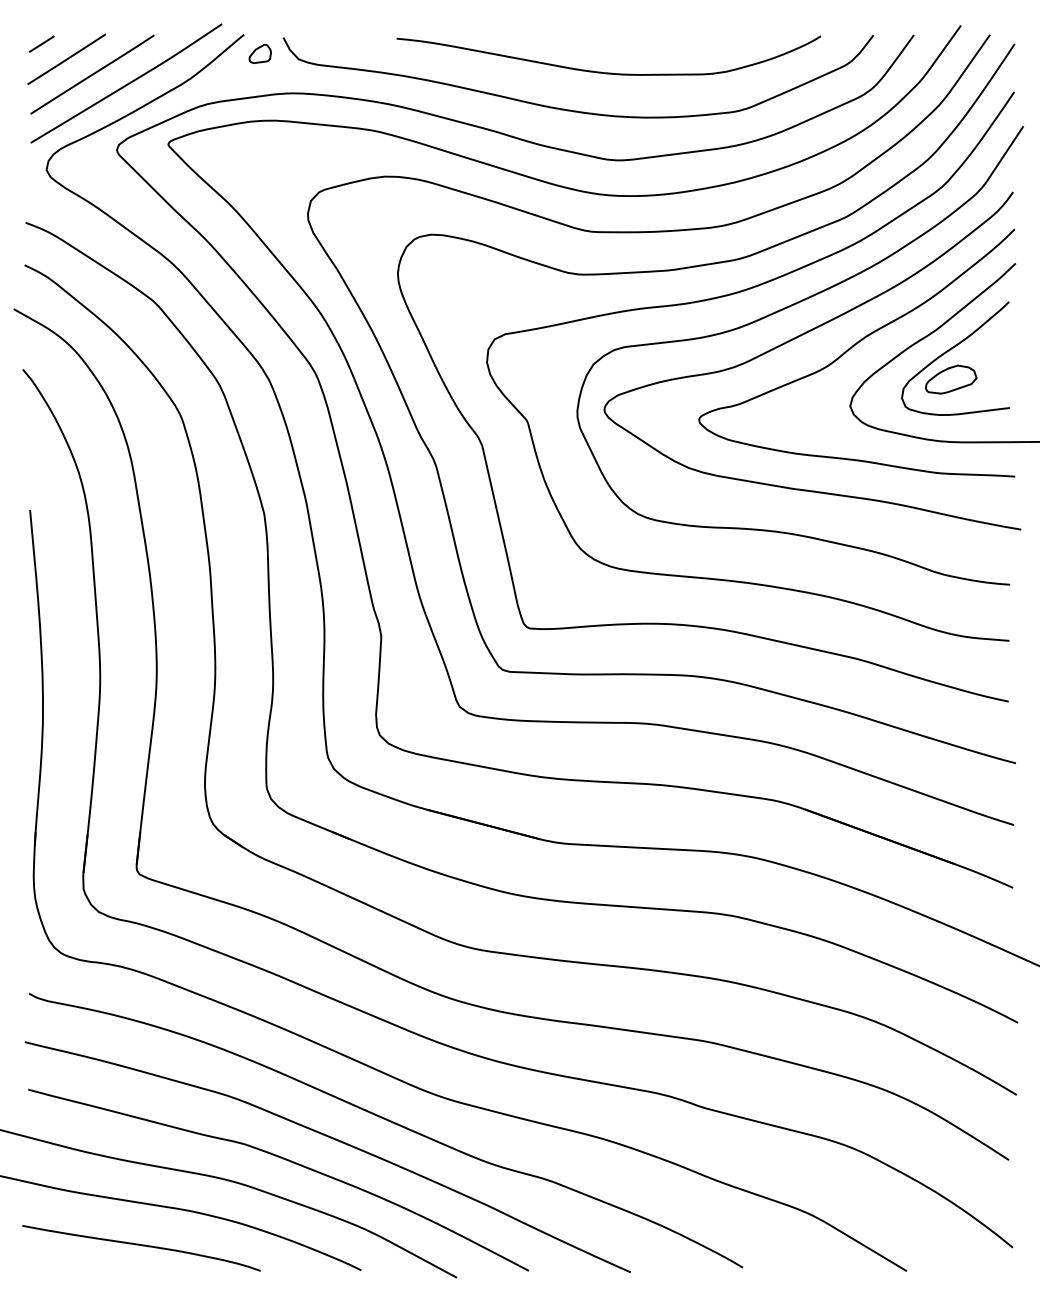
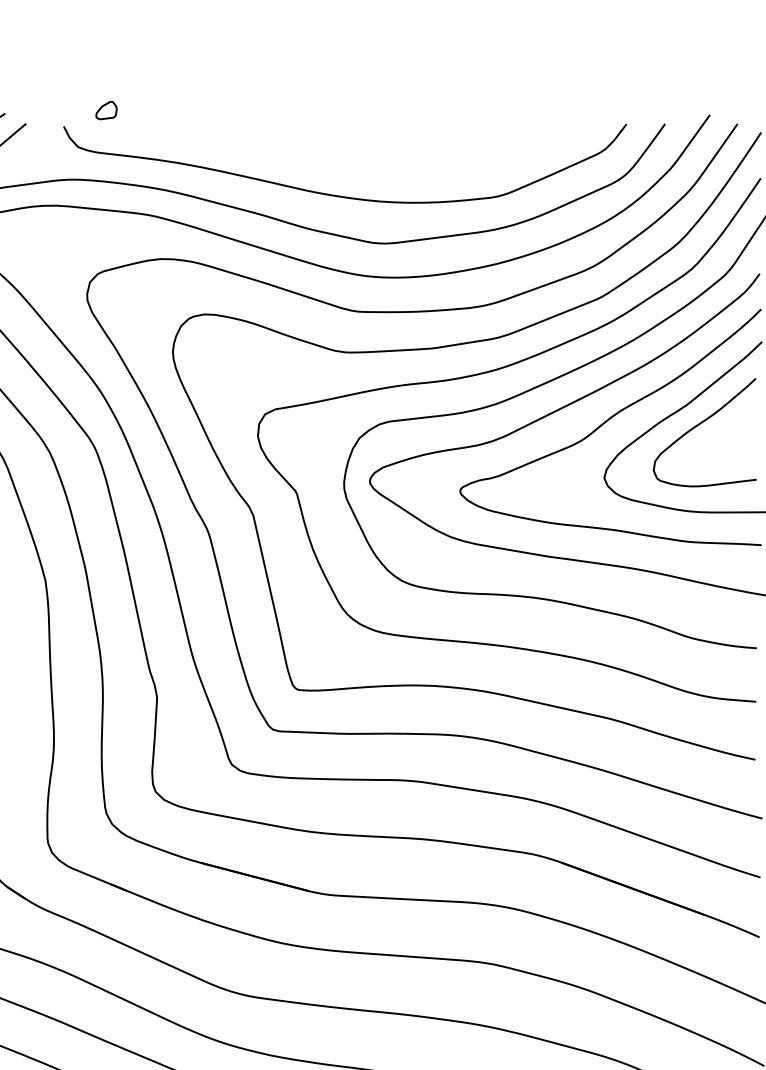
part: (259, 53) -> (105, 110), moved
curve: (608, 72) -> (373, 159), removed
part: (951, 379) -> (700, 452), removed

